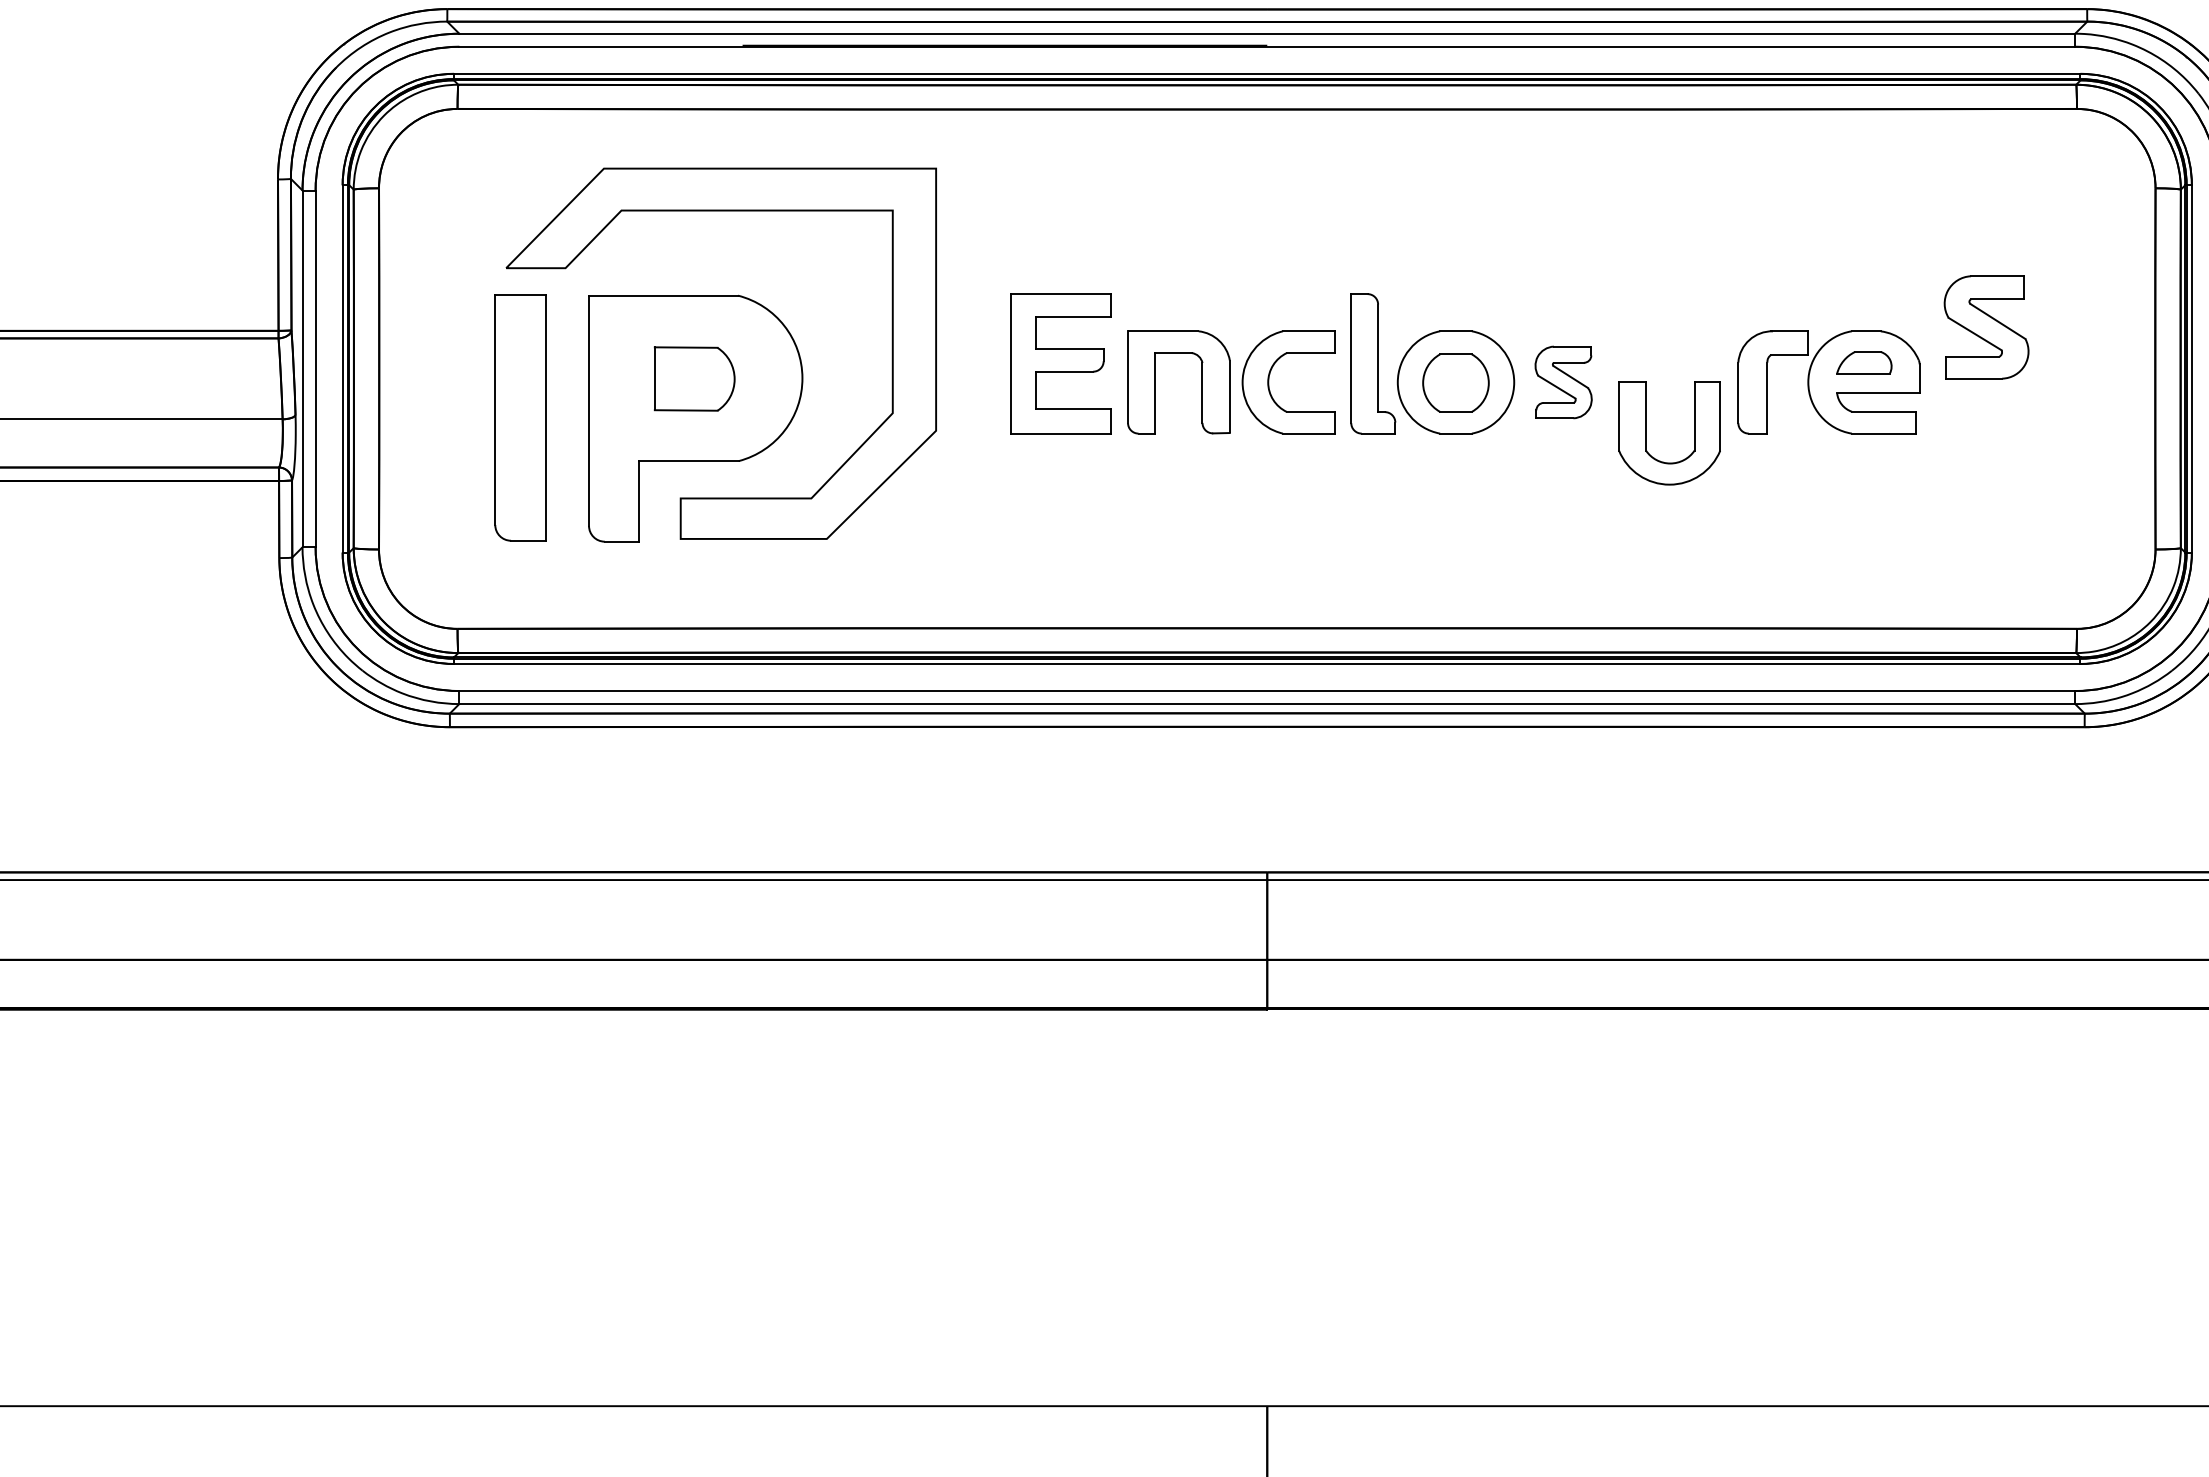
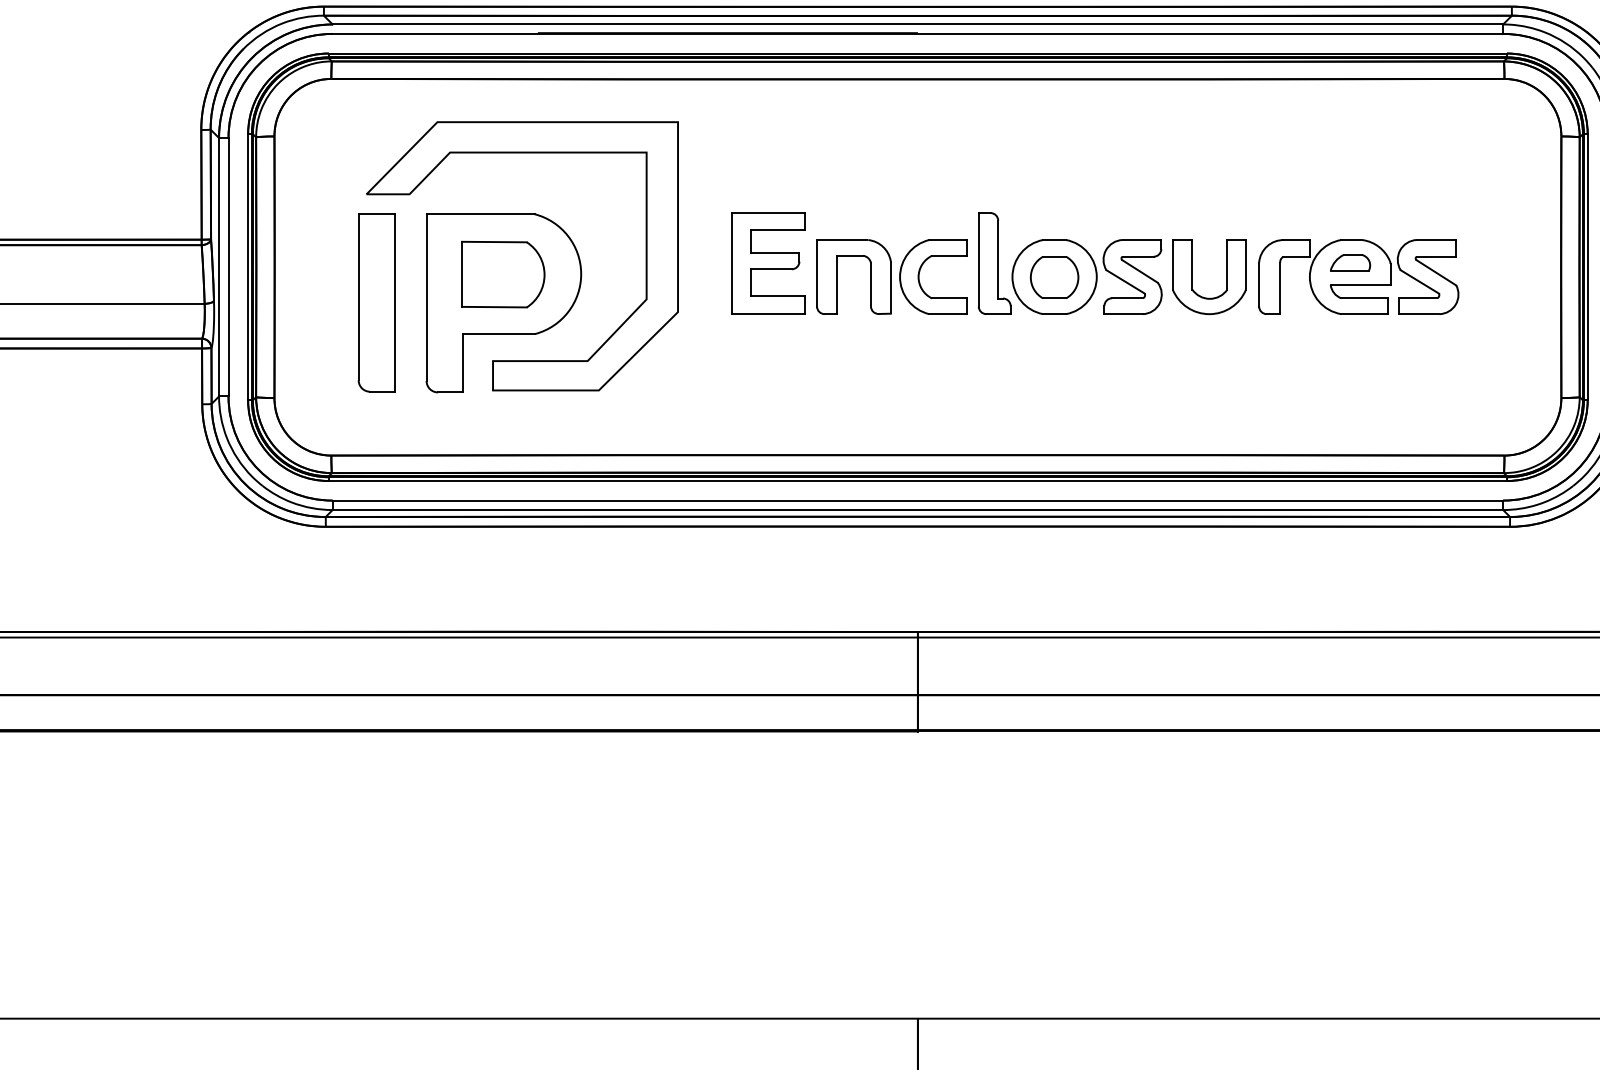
part: (1986, 327) -> (1428, 277), moved
part: (694, 378) -> (502, 274), size x1.43
part: (1563, 382) -> (1132, 277), size x1.43
part: (1646, 433) -> (1192, 277), moved

